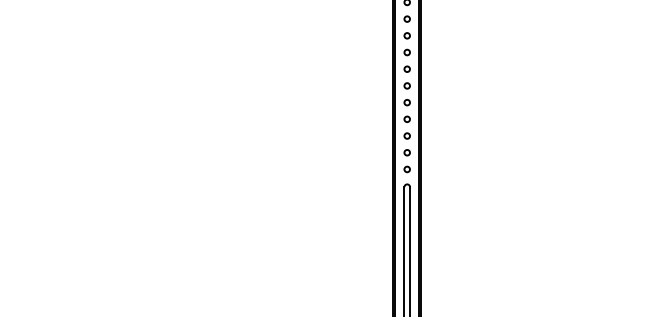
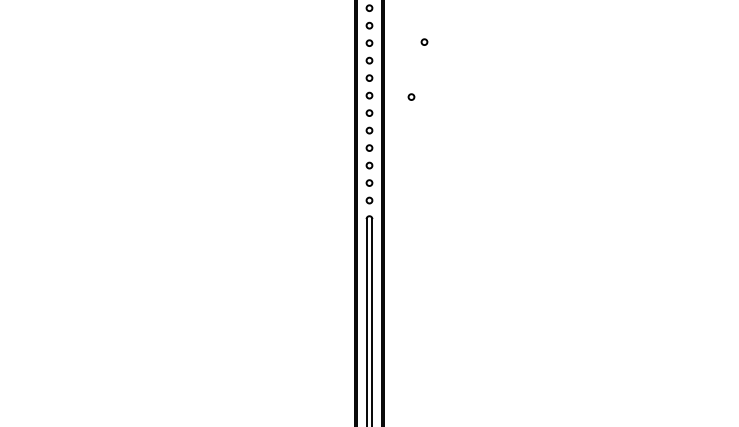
circle: (459, 17) -> (424, 41), added
circle: (447, 70) -> (411, 96), added

